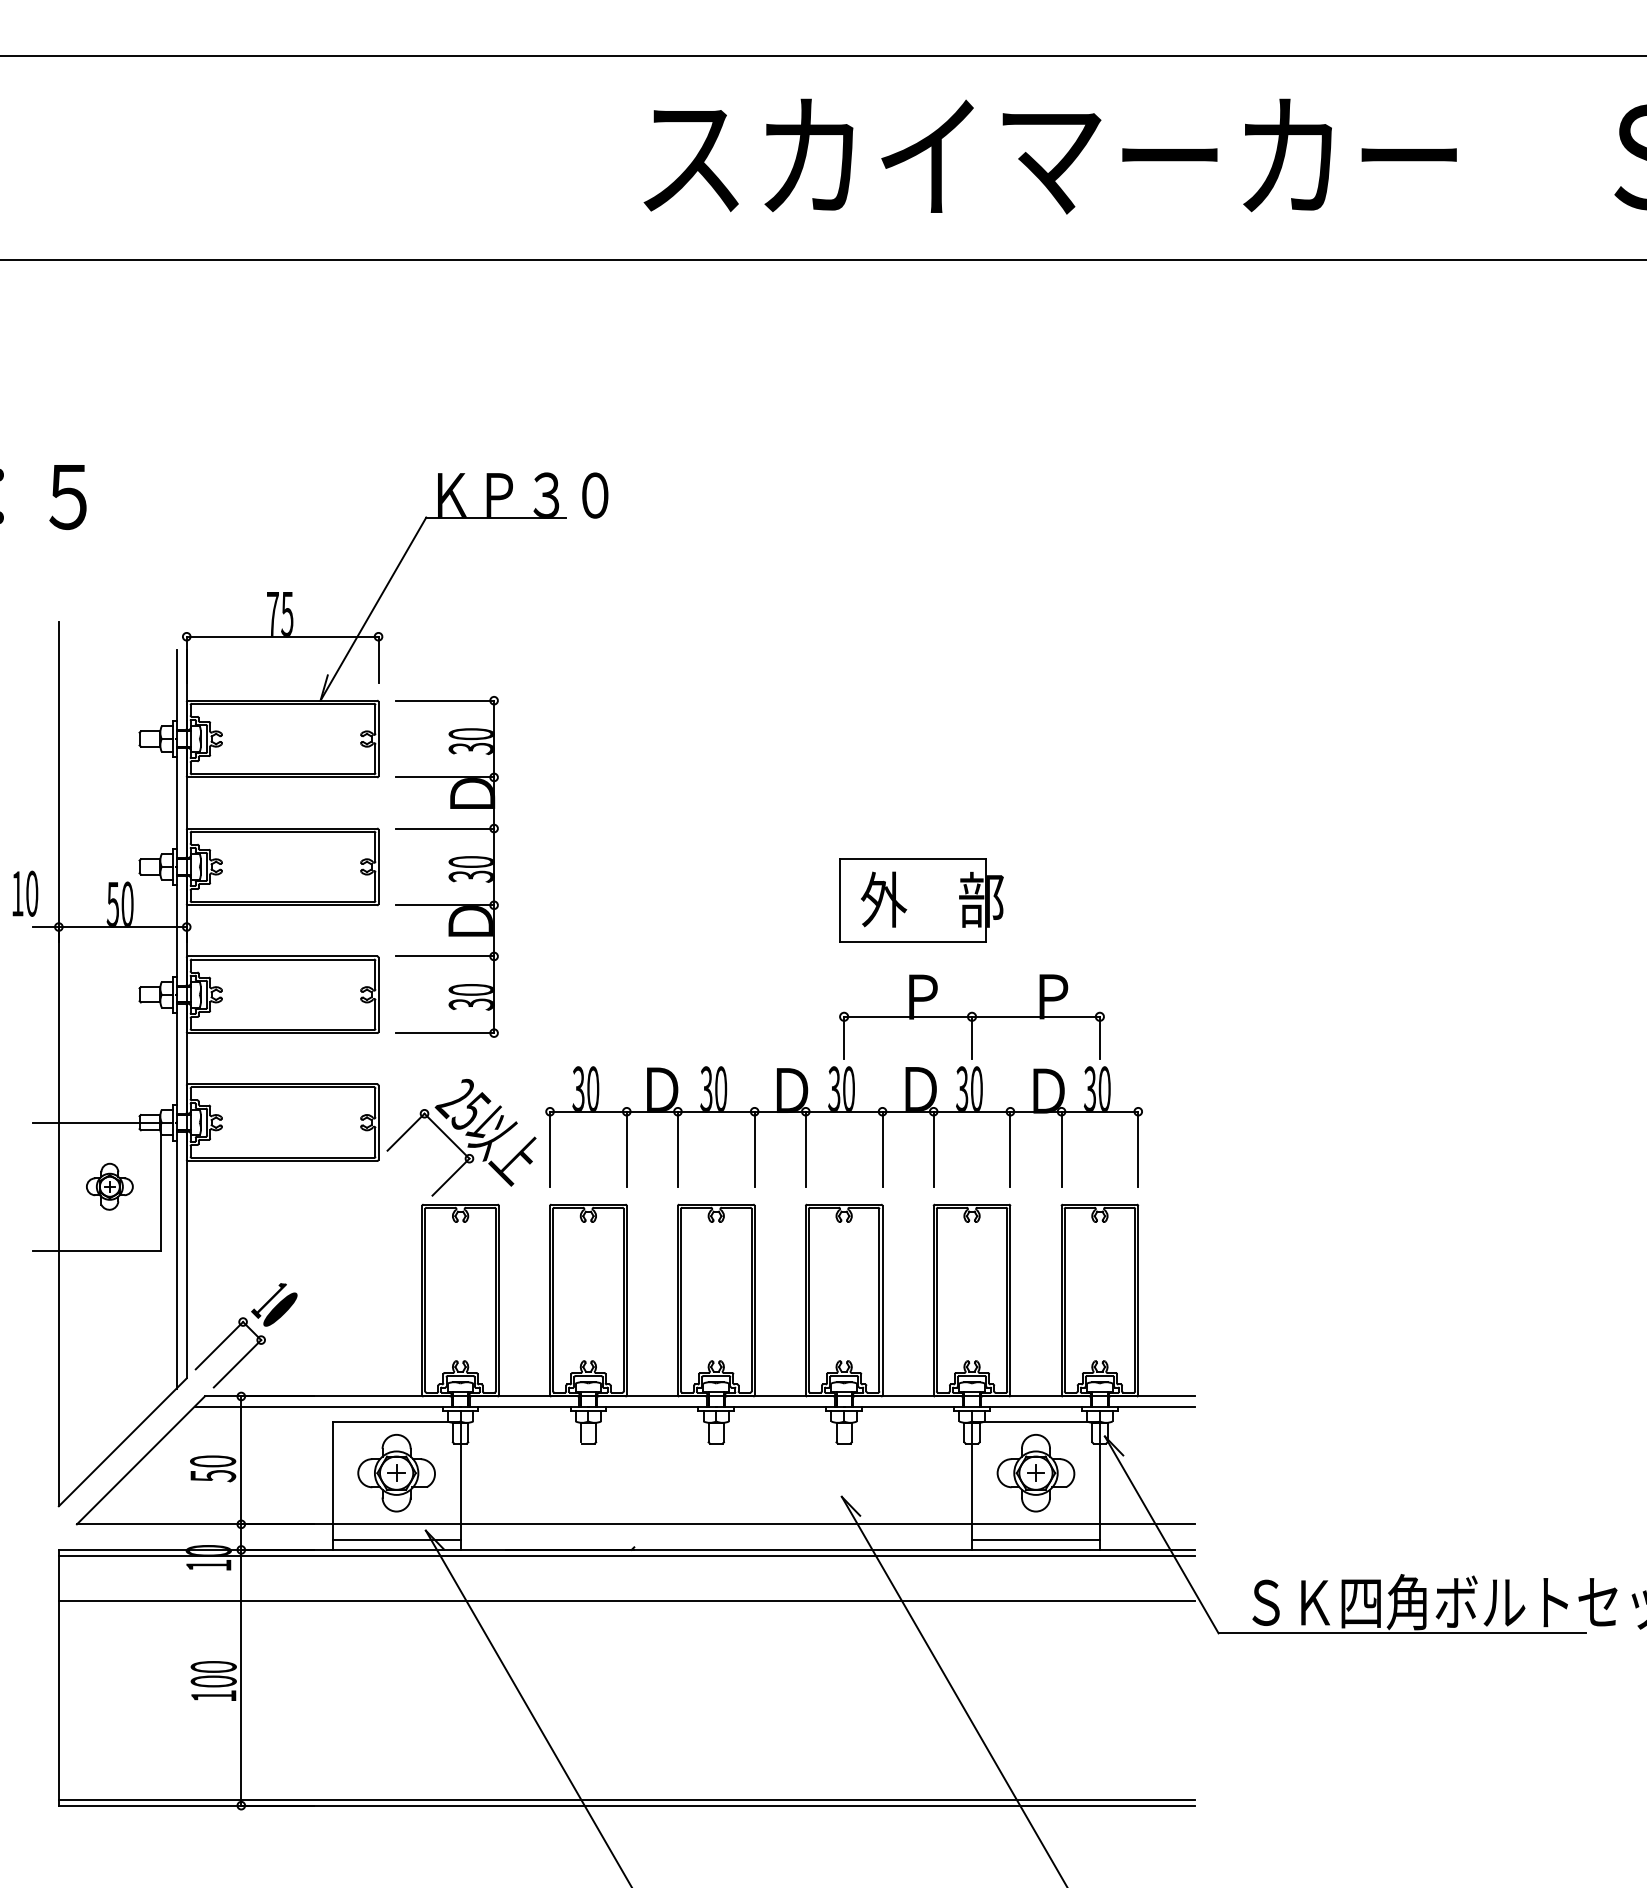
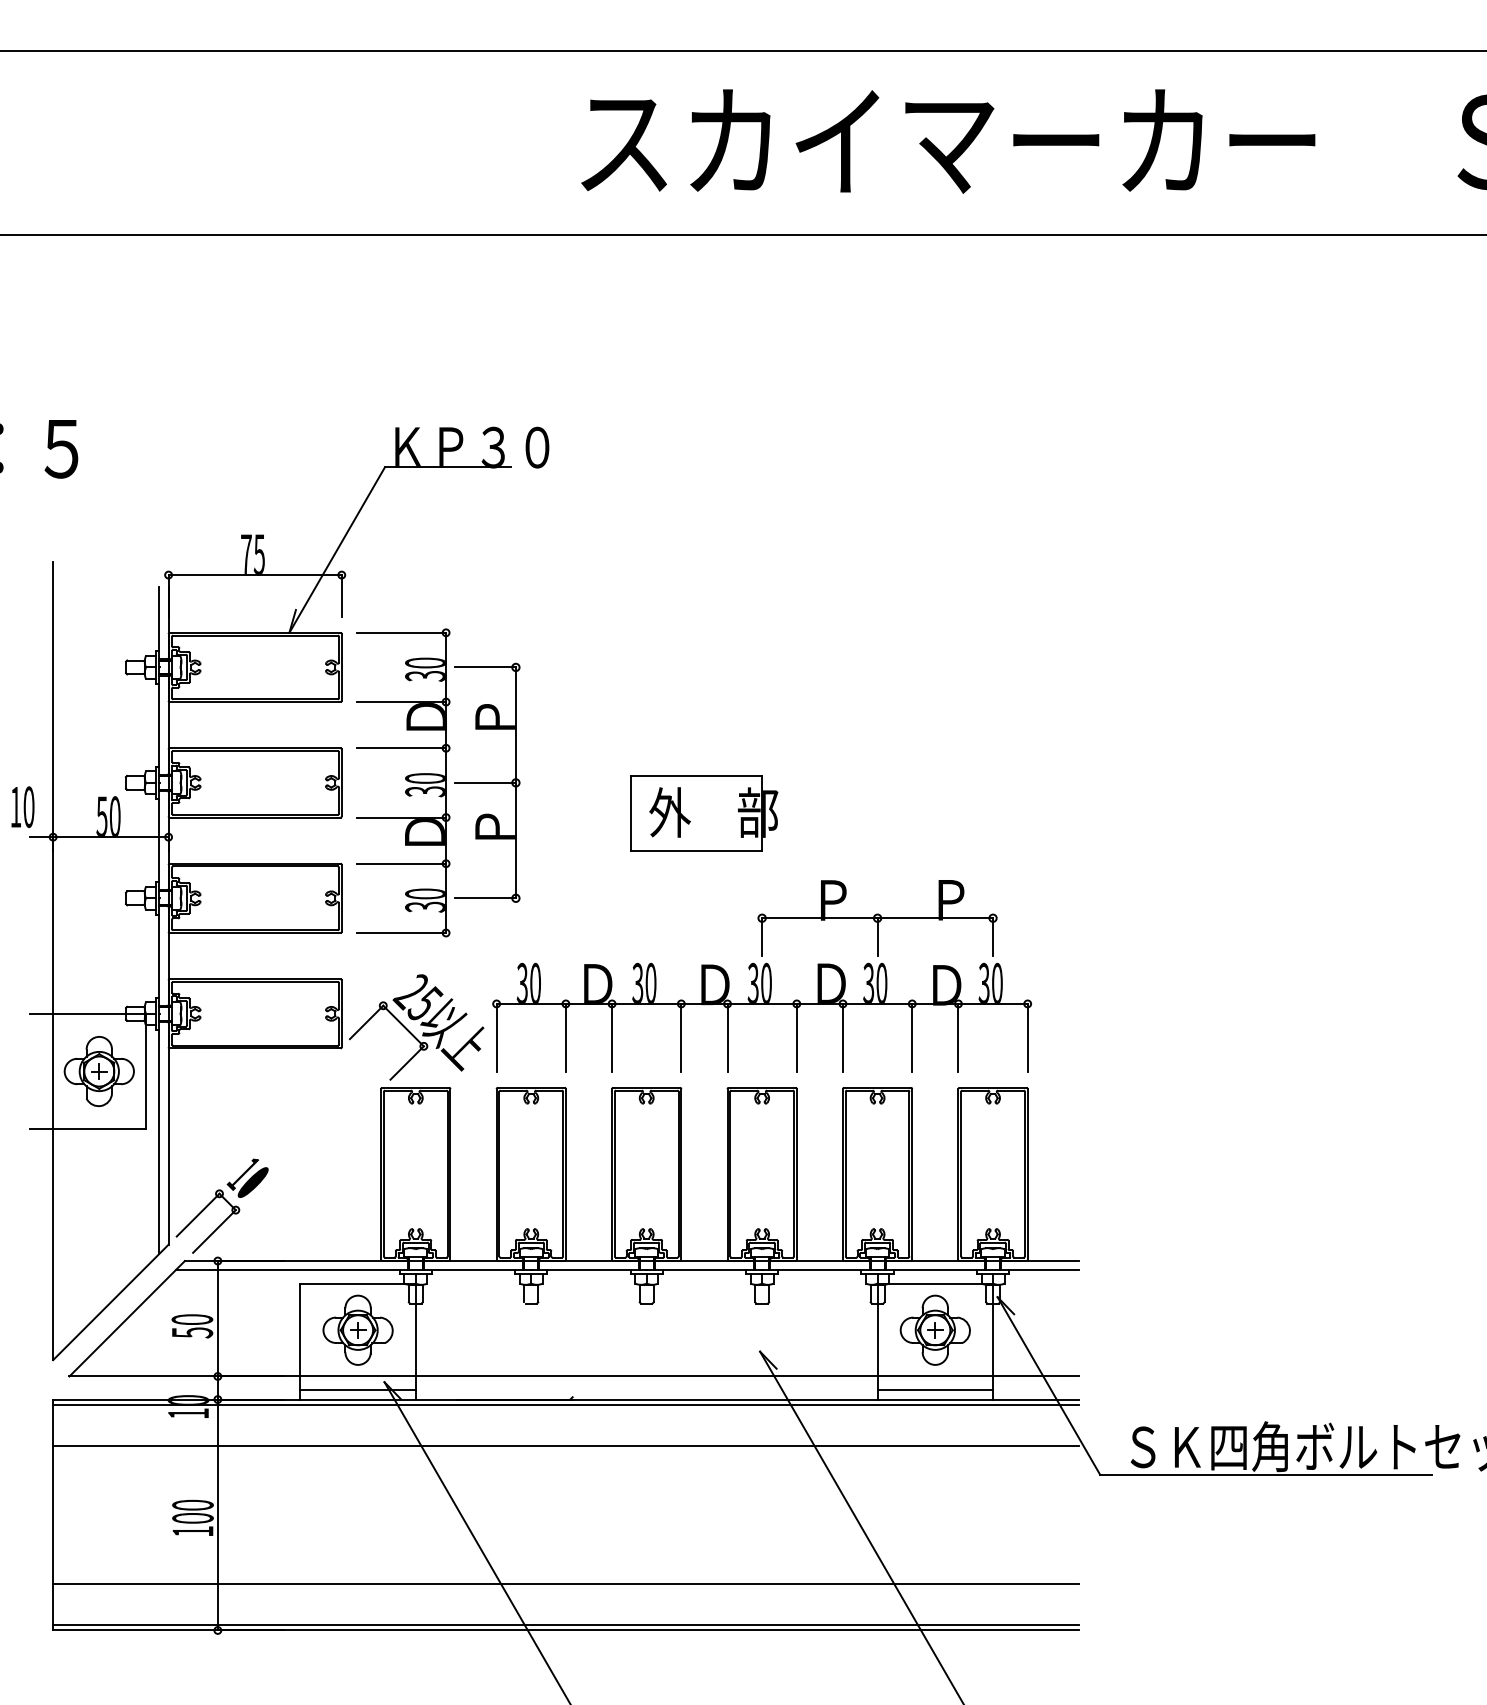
part: (539, 866) -> (487, 782), added
part: (922, 900) -> (704, 813), moved
part: (109, 1186) -> (98, 1071), size x1.67
line: (627, 1754) -> (566, 1584), added

